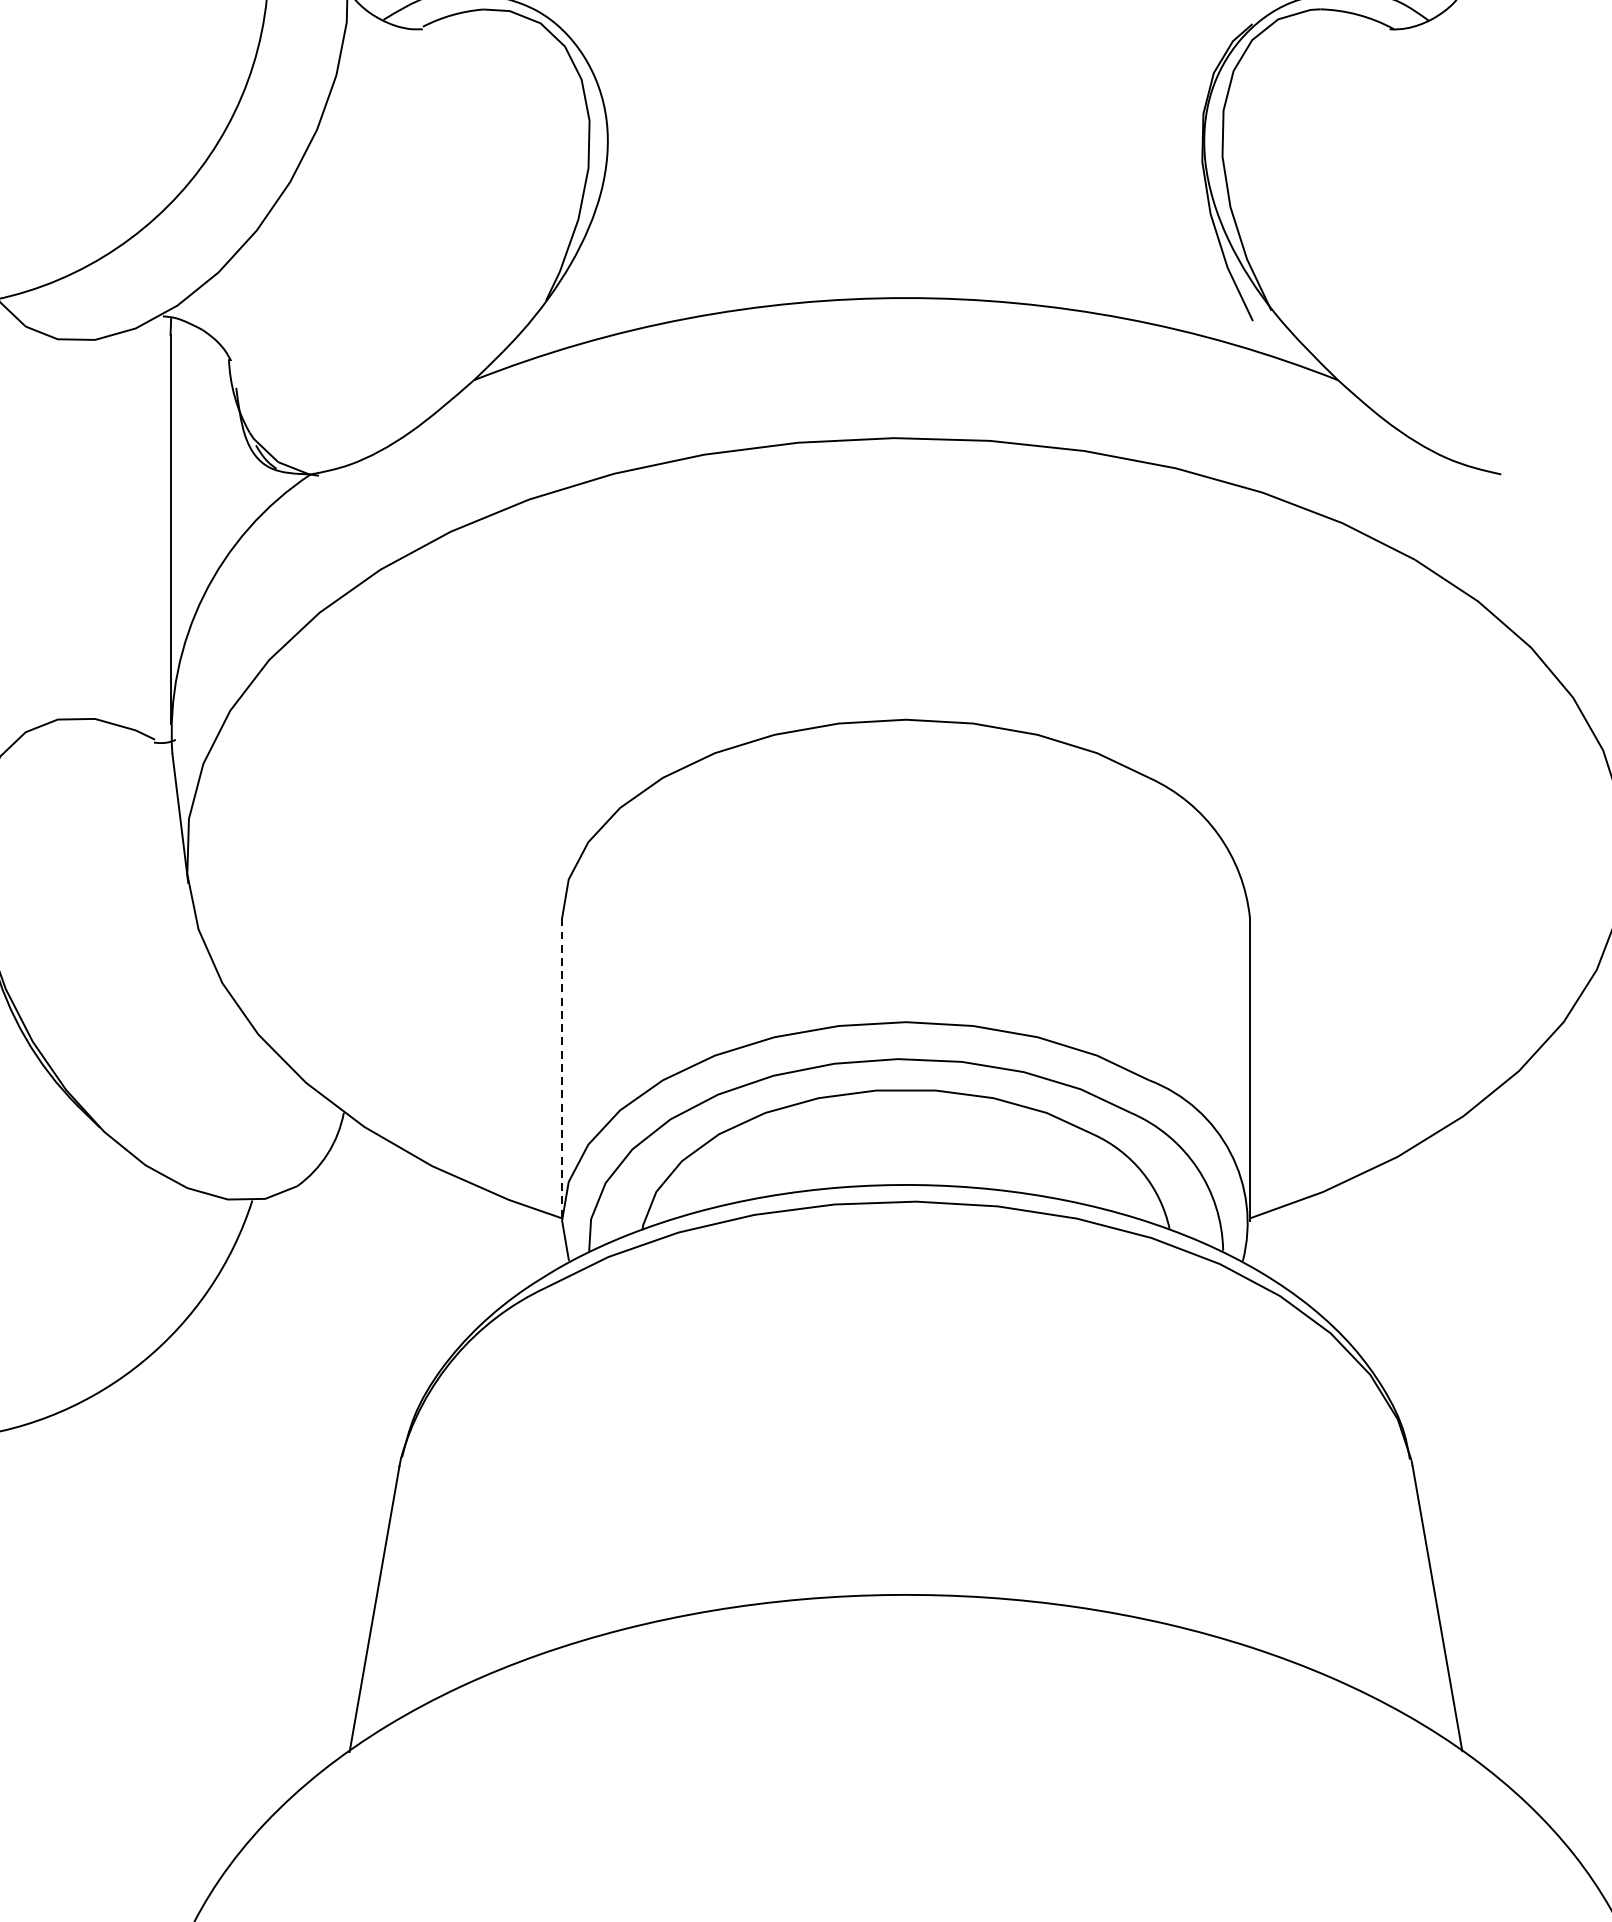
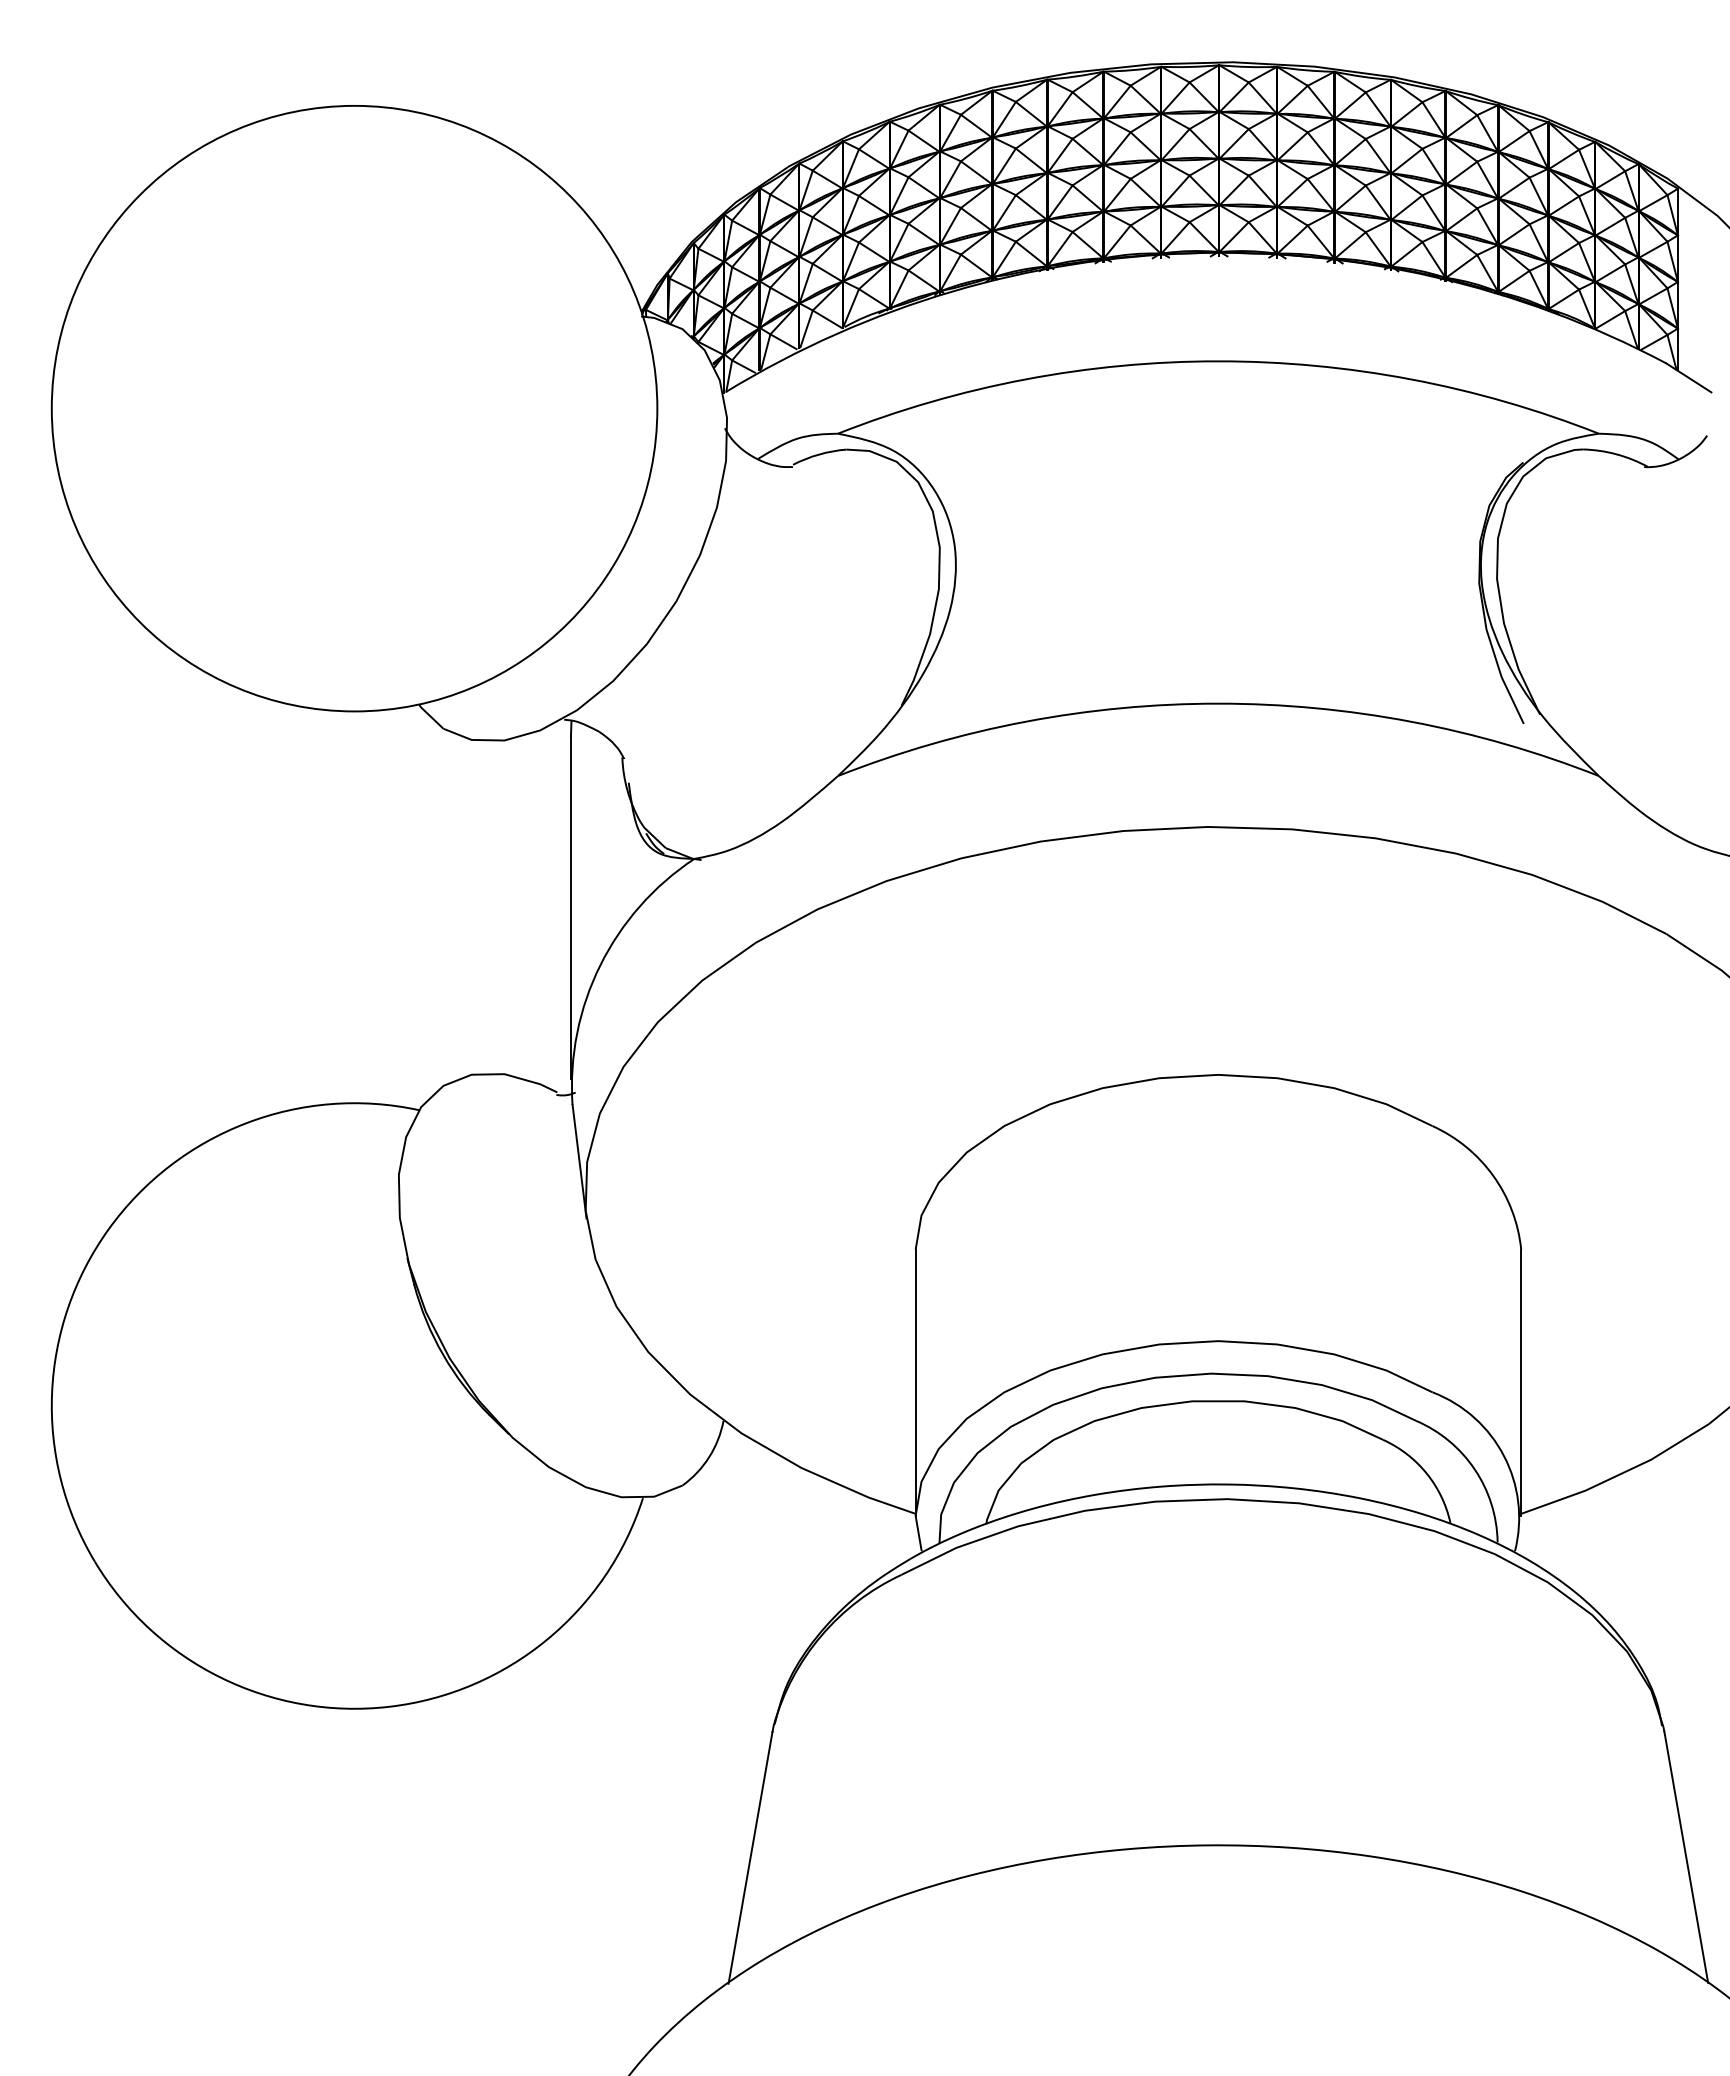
line: (561, 1070) -> (915, 1383), dashed -> solid

